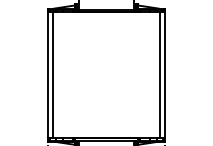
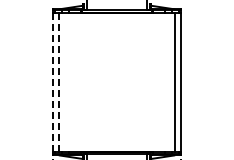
line: (47, 75) -> (52, 82), solid -> dashed
line: (53, 75) -> (58, 82), solid -> dashed

